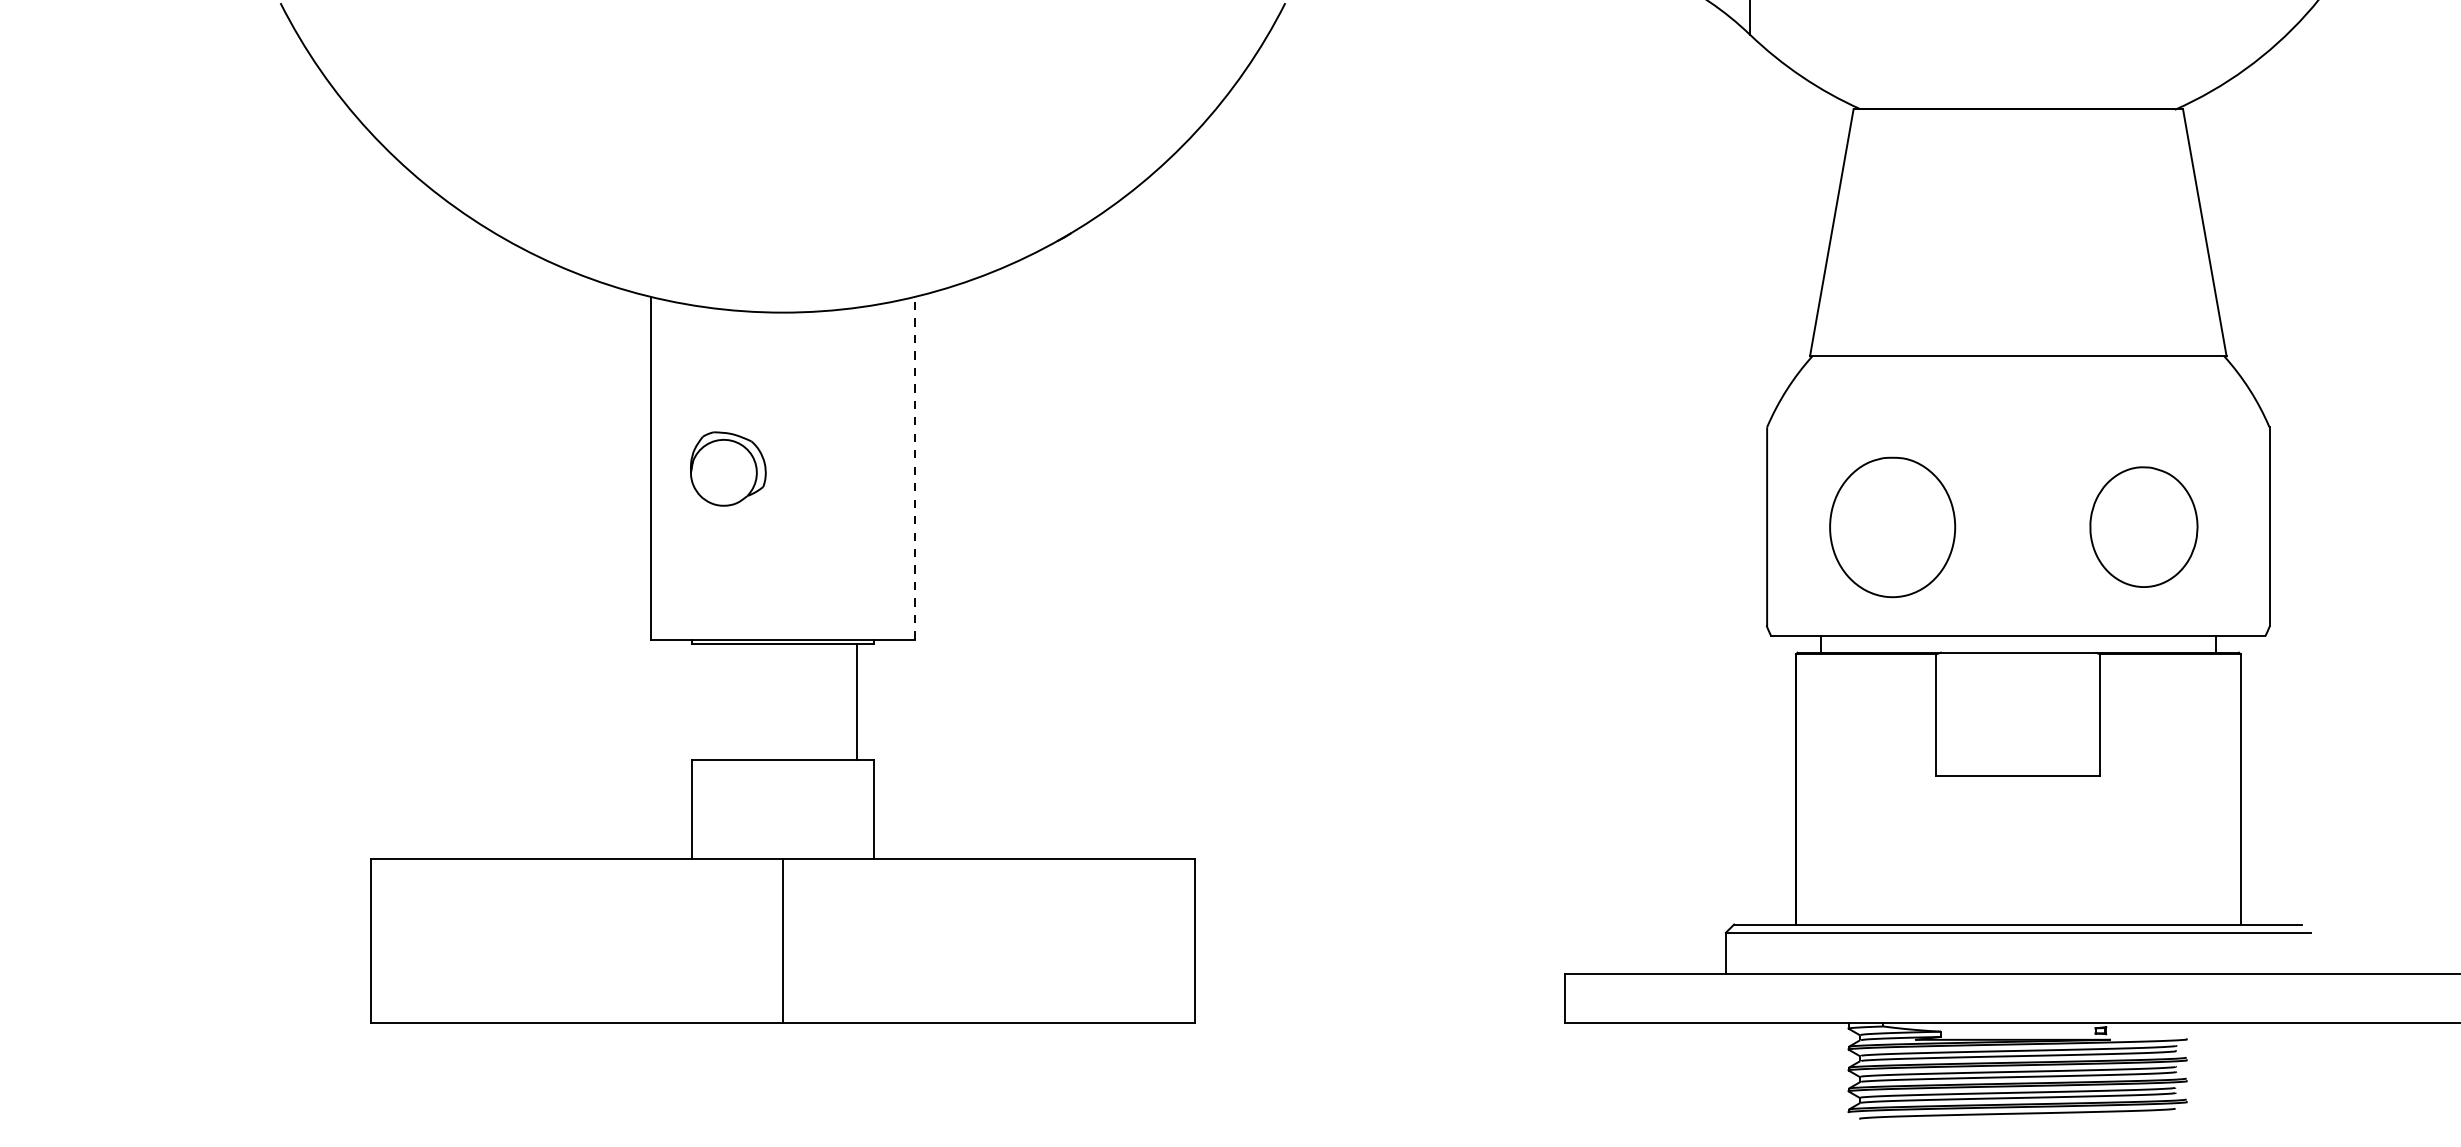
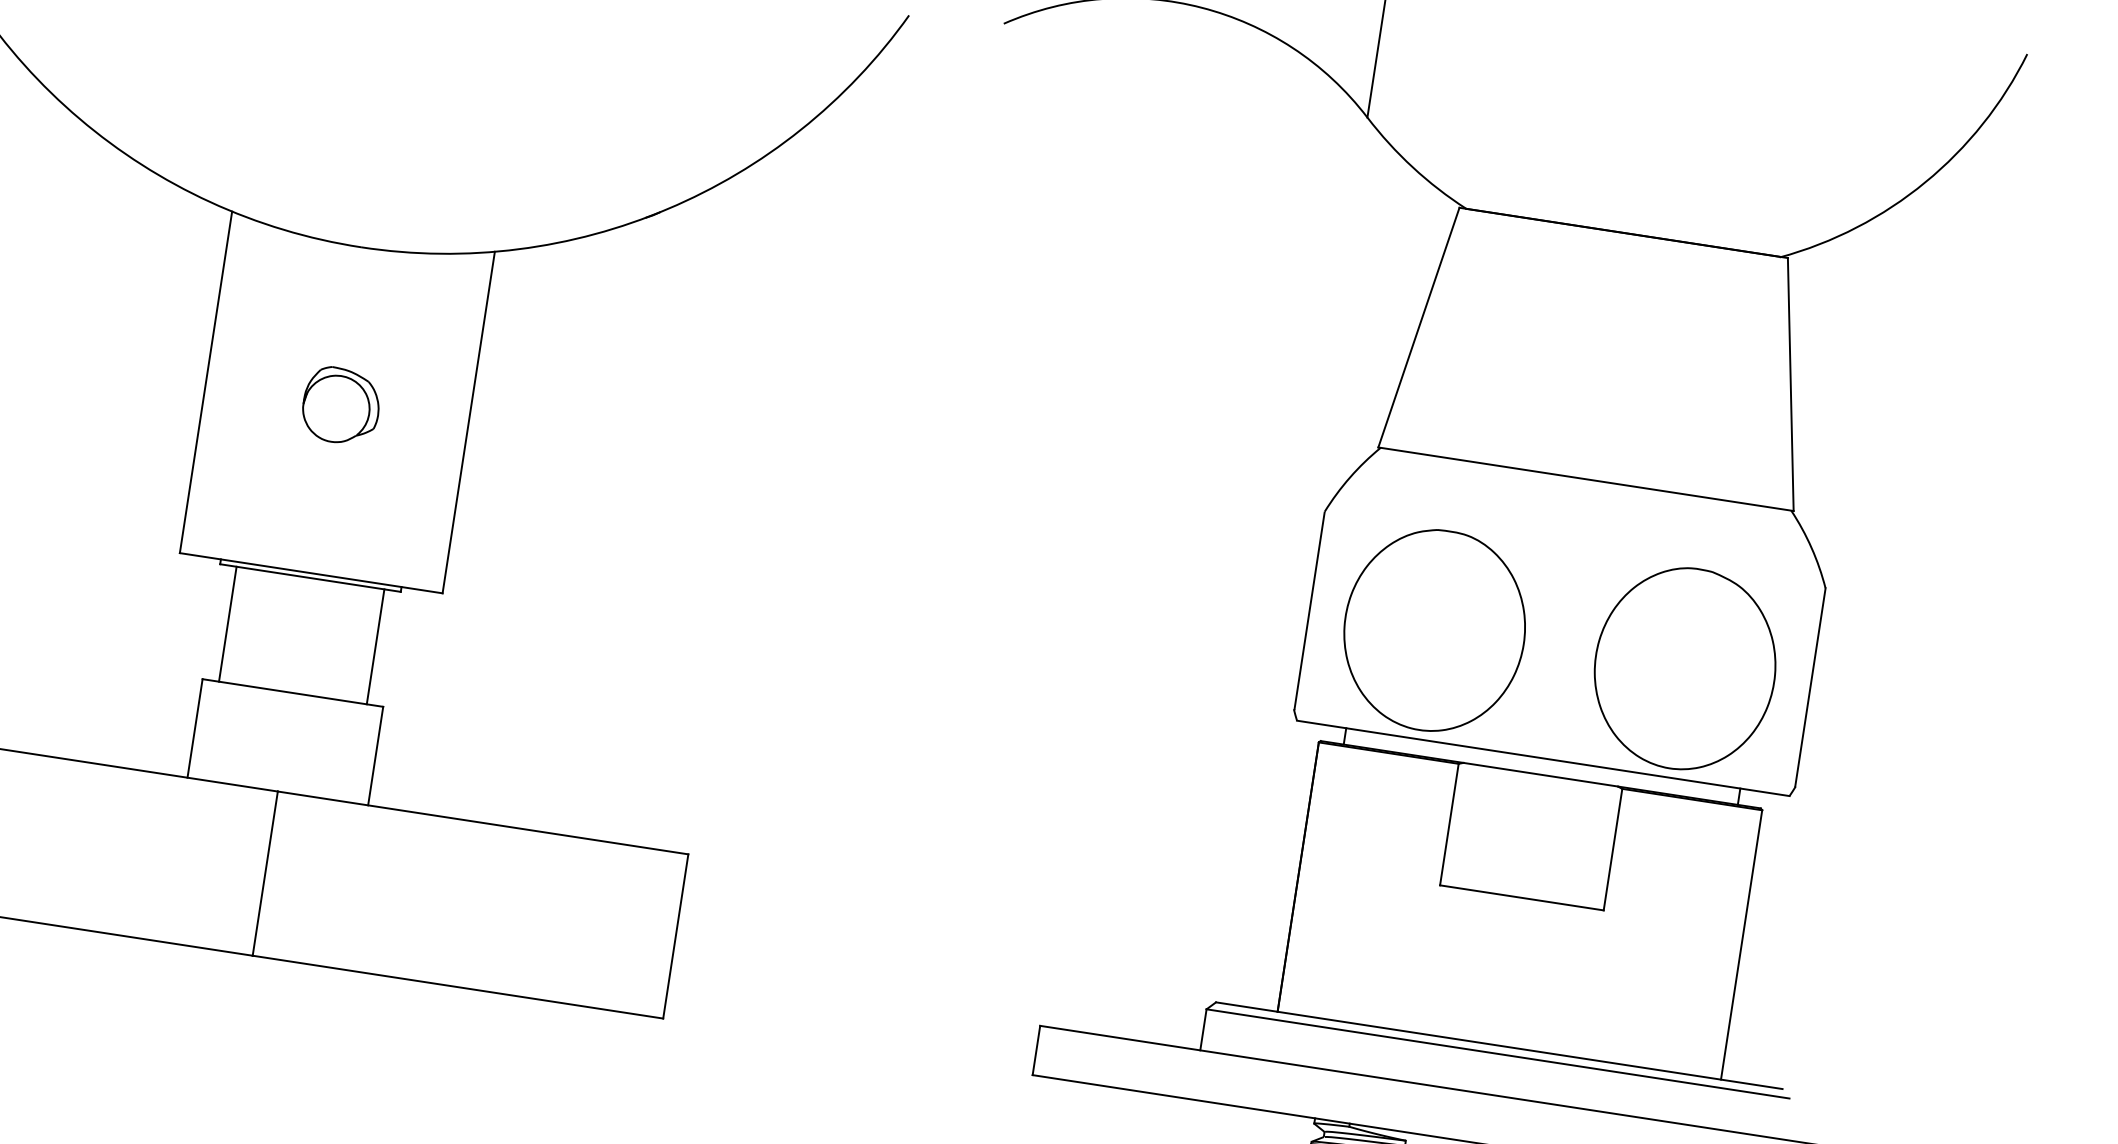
line: (914, 467) -> (468, 421), dashed -> solid
part: (728, 468) -> (341, 405), moved
part: (2143, 526) -> (1684, 668), size x1.67
part: (1892, 527) -> (1434, 630), size x1.43
line: (708, 701) -> (227, 623), added

